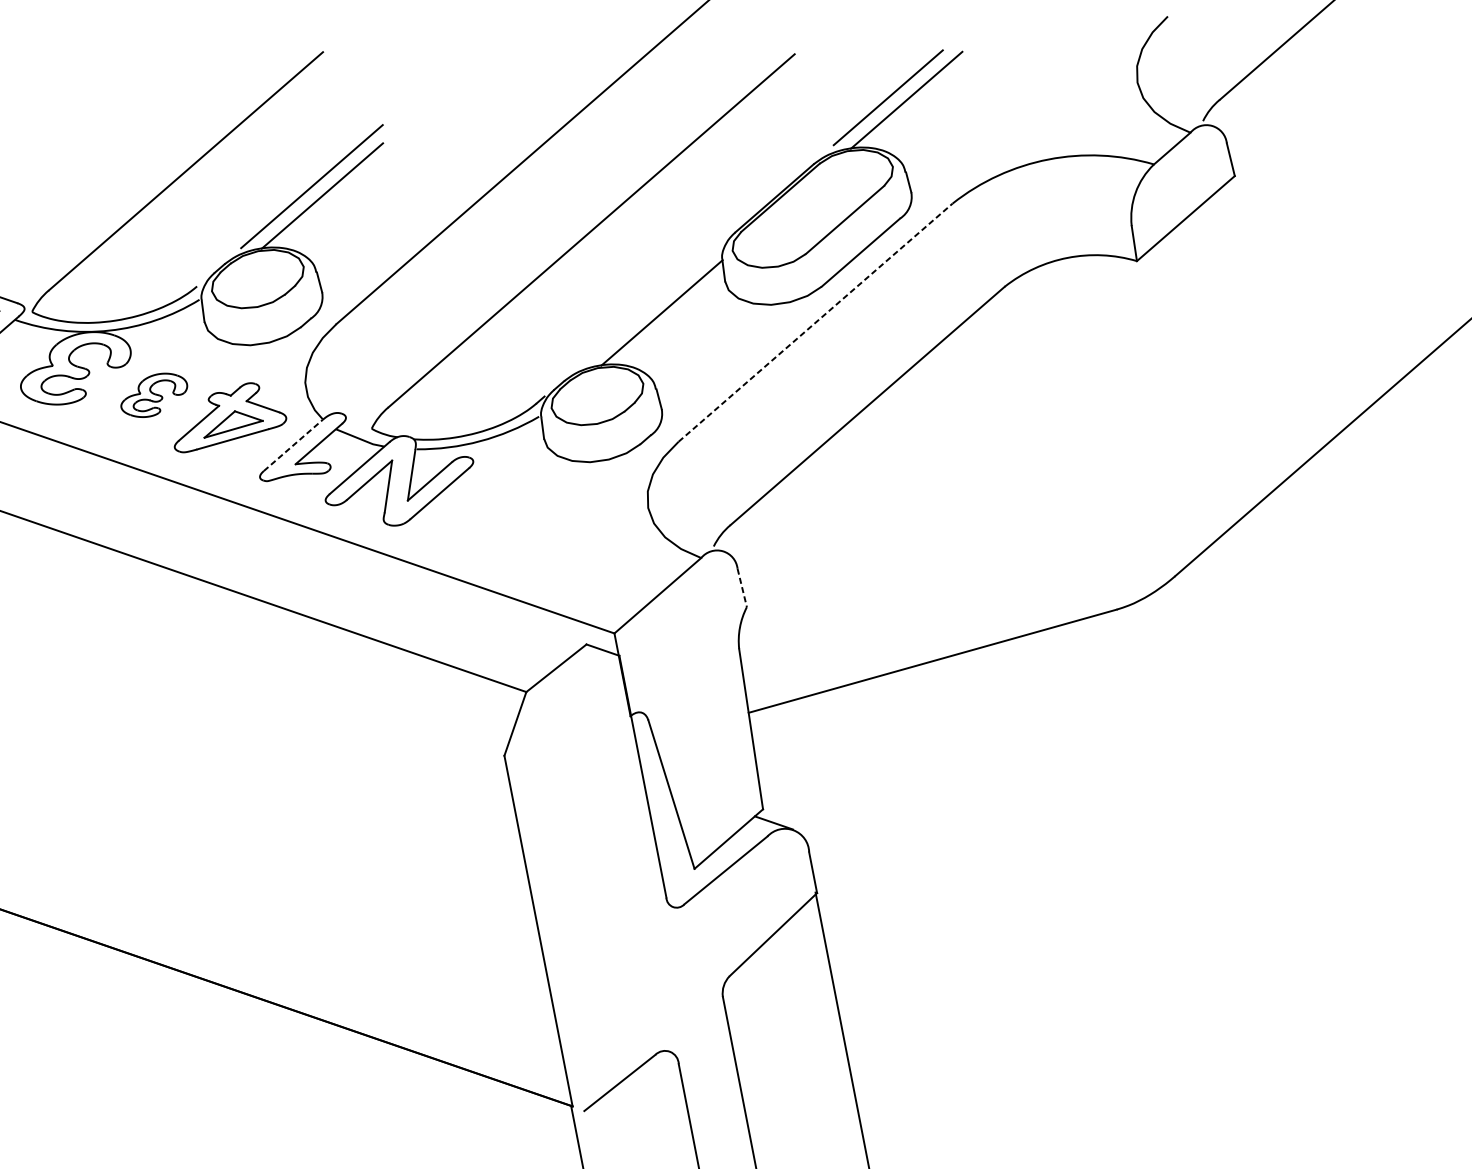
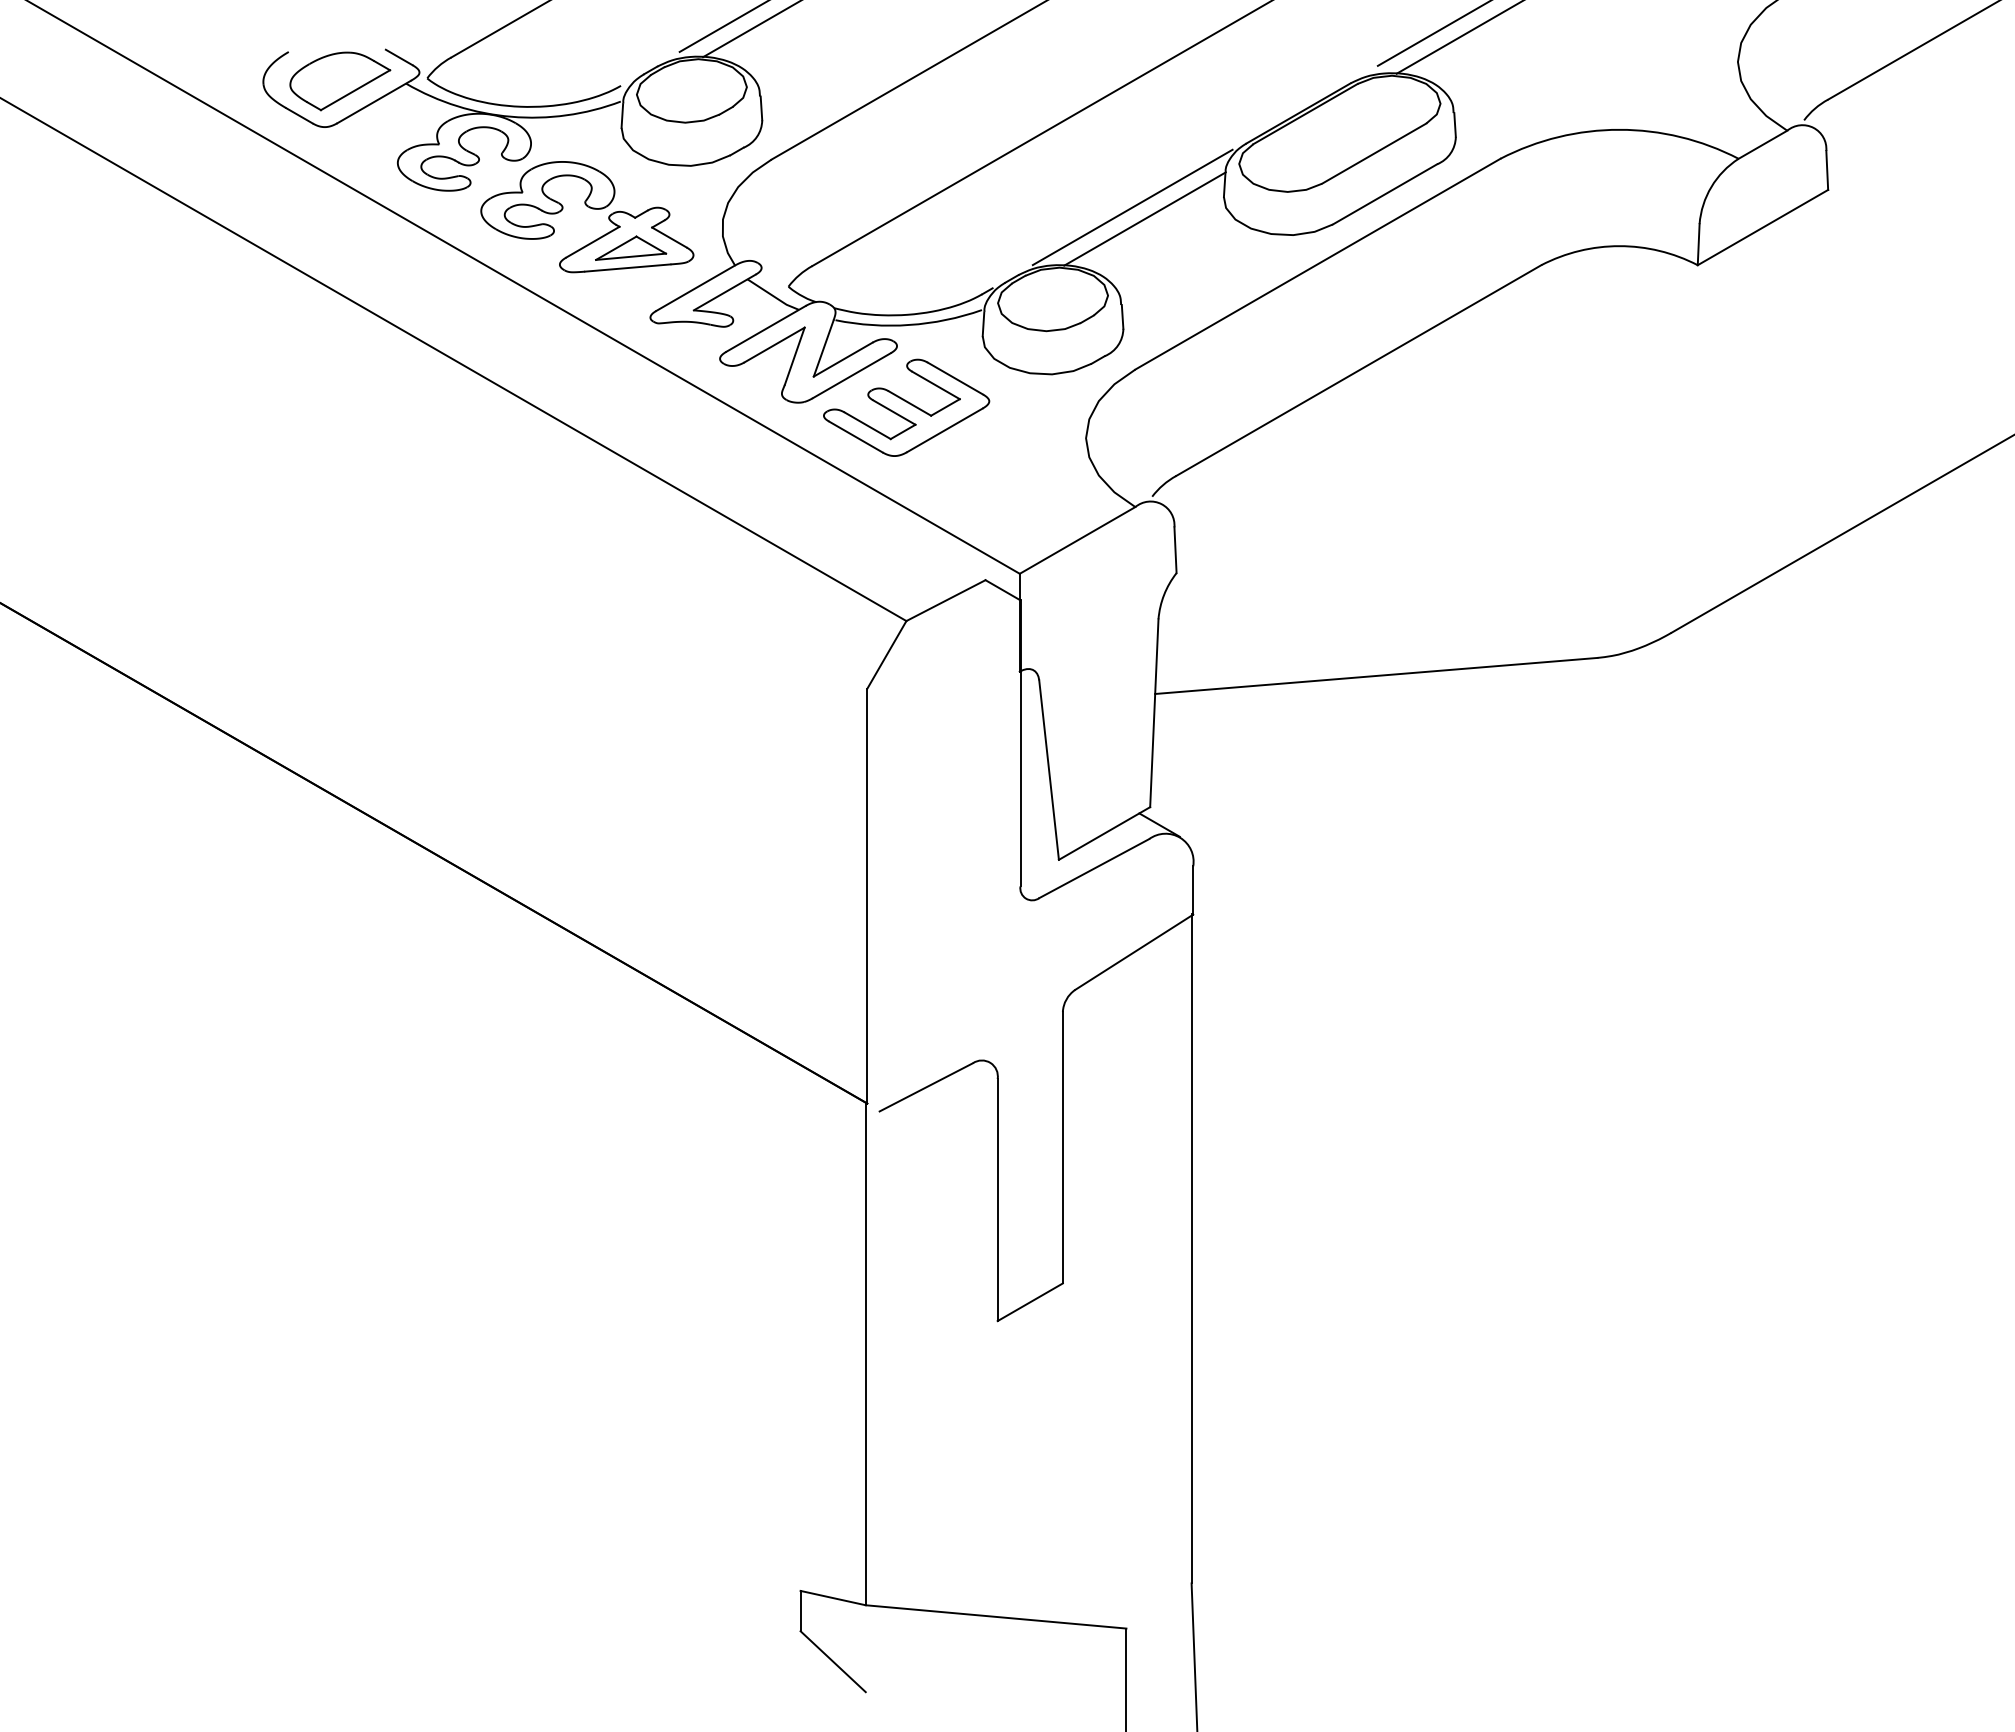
line: (649, 305) -> (1132, 207), added
line: (815, 323) -> (1317, 264), dashed -> solid
part: (153, 395) -> (547, 200), size x1.67
line: (293, 445) -> (695, 288), dashed -> solid
part: (491, 511) -> (906, 407), added
line: (742, 588) -> (1175, 550), dashed -> solid

